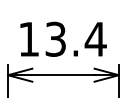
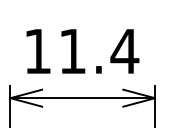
text: (55, 38) -> (72, 50), 13.4 -> 11.4

